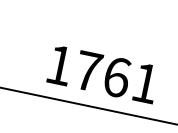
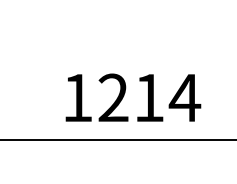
text: (117, 76) -> (149, 97), 1761 -> 1214

